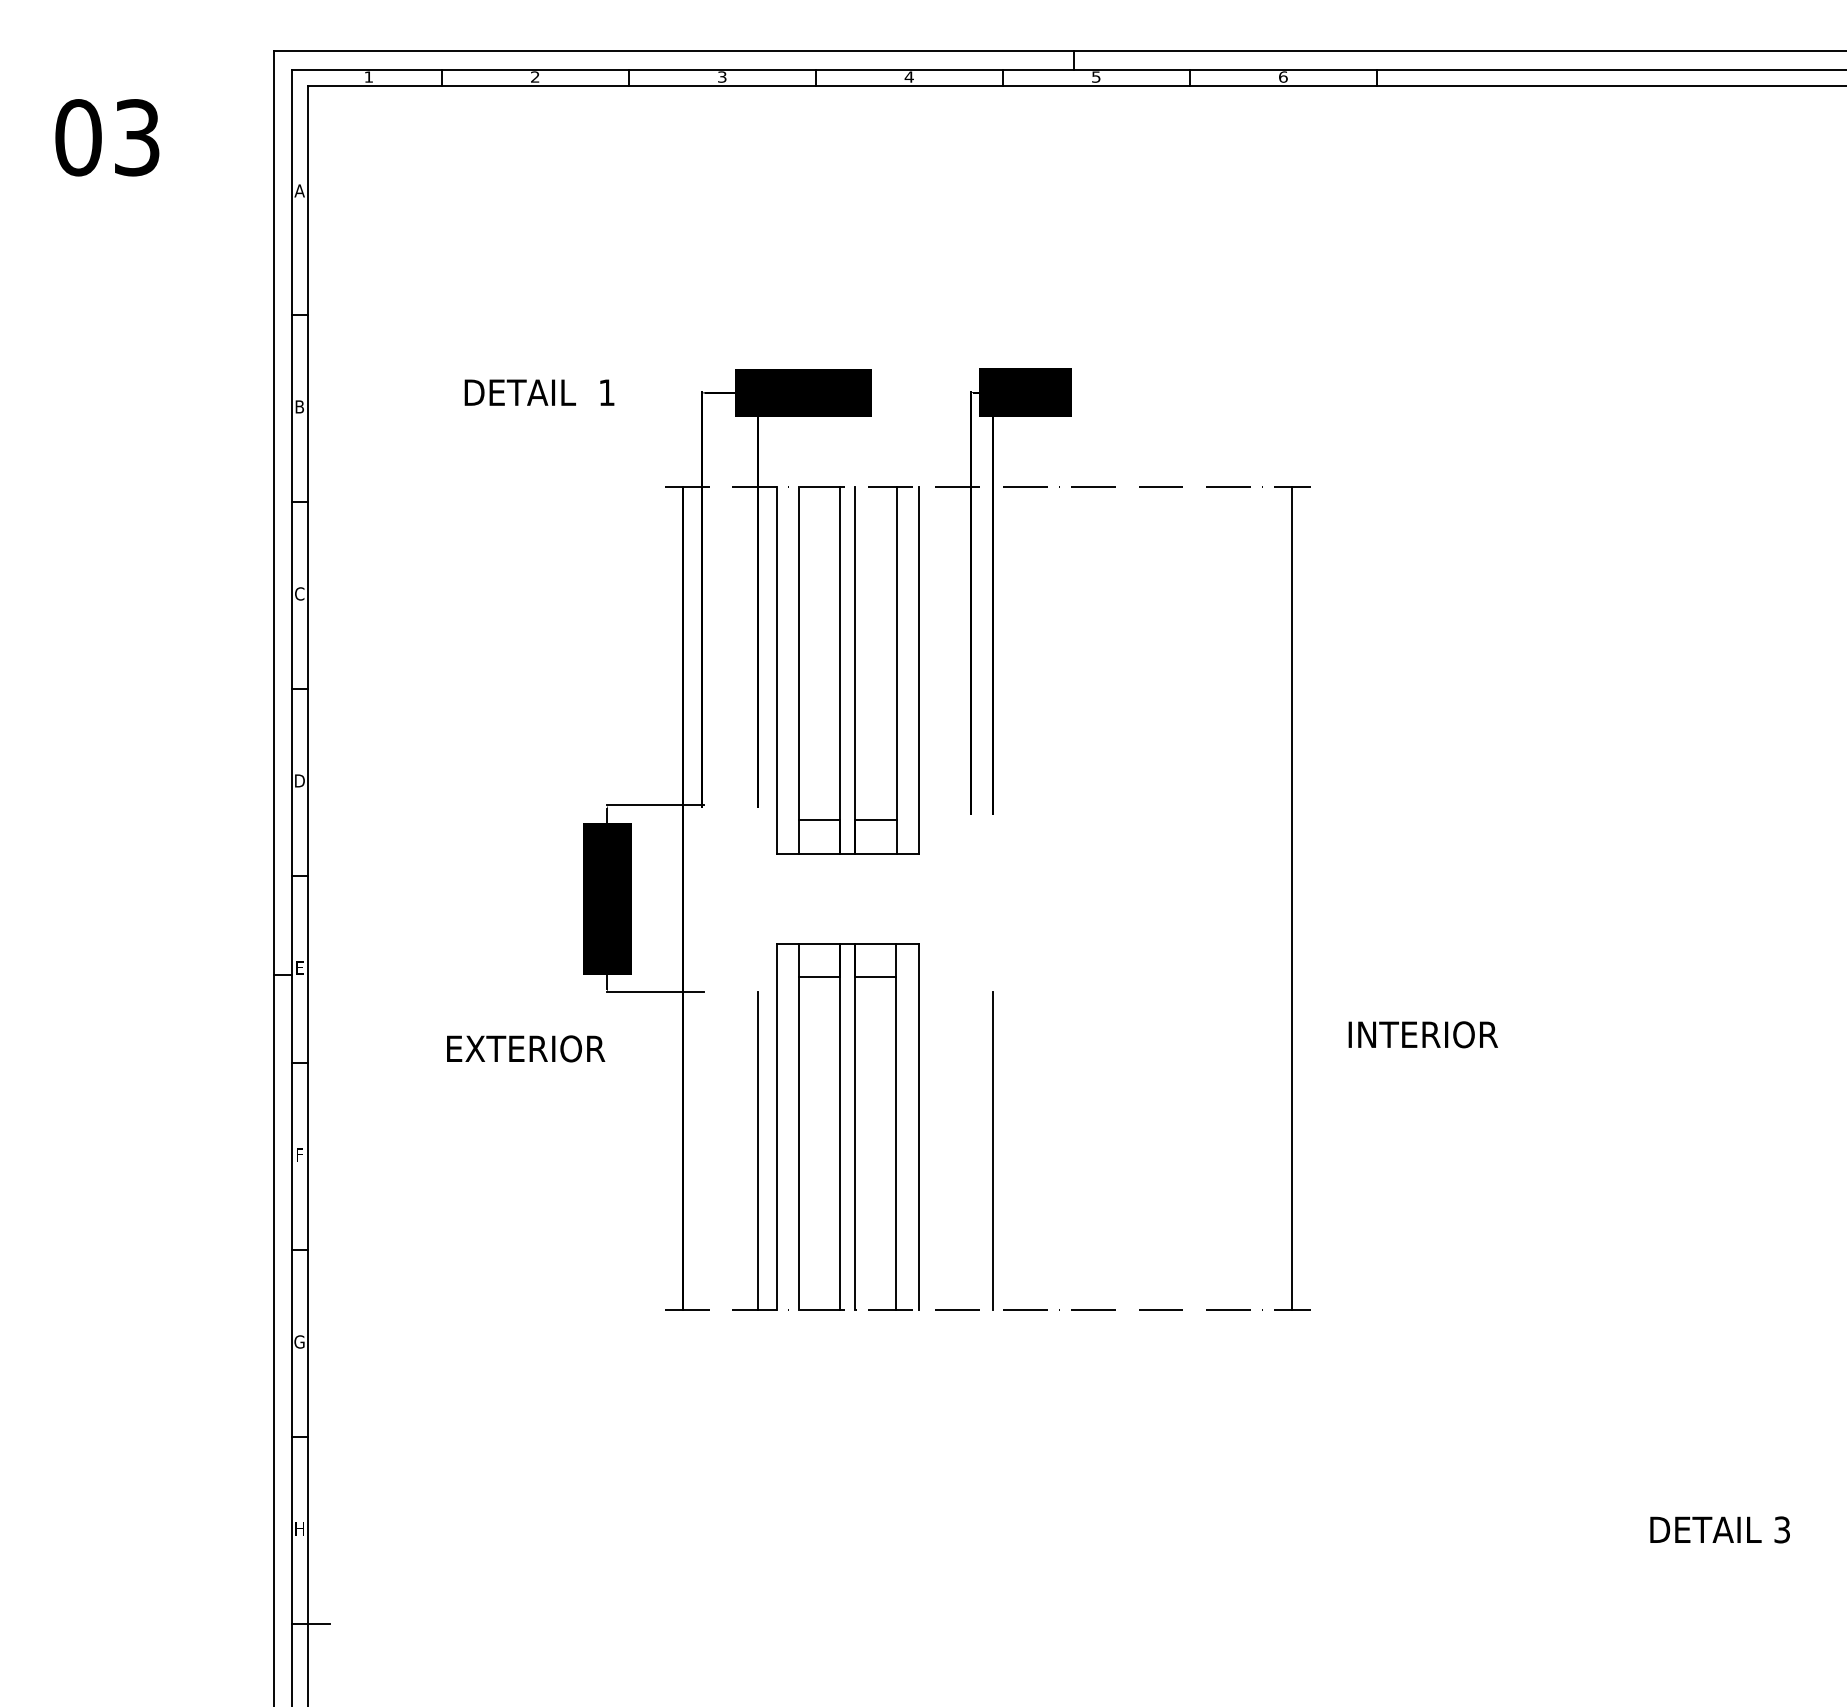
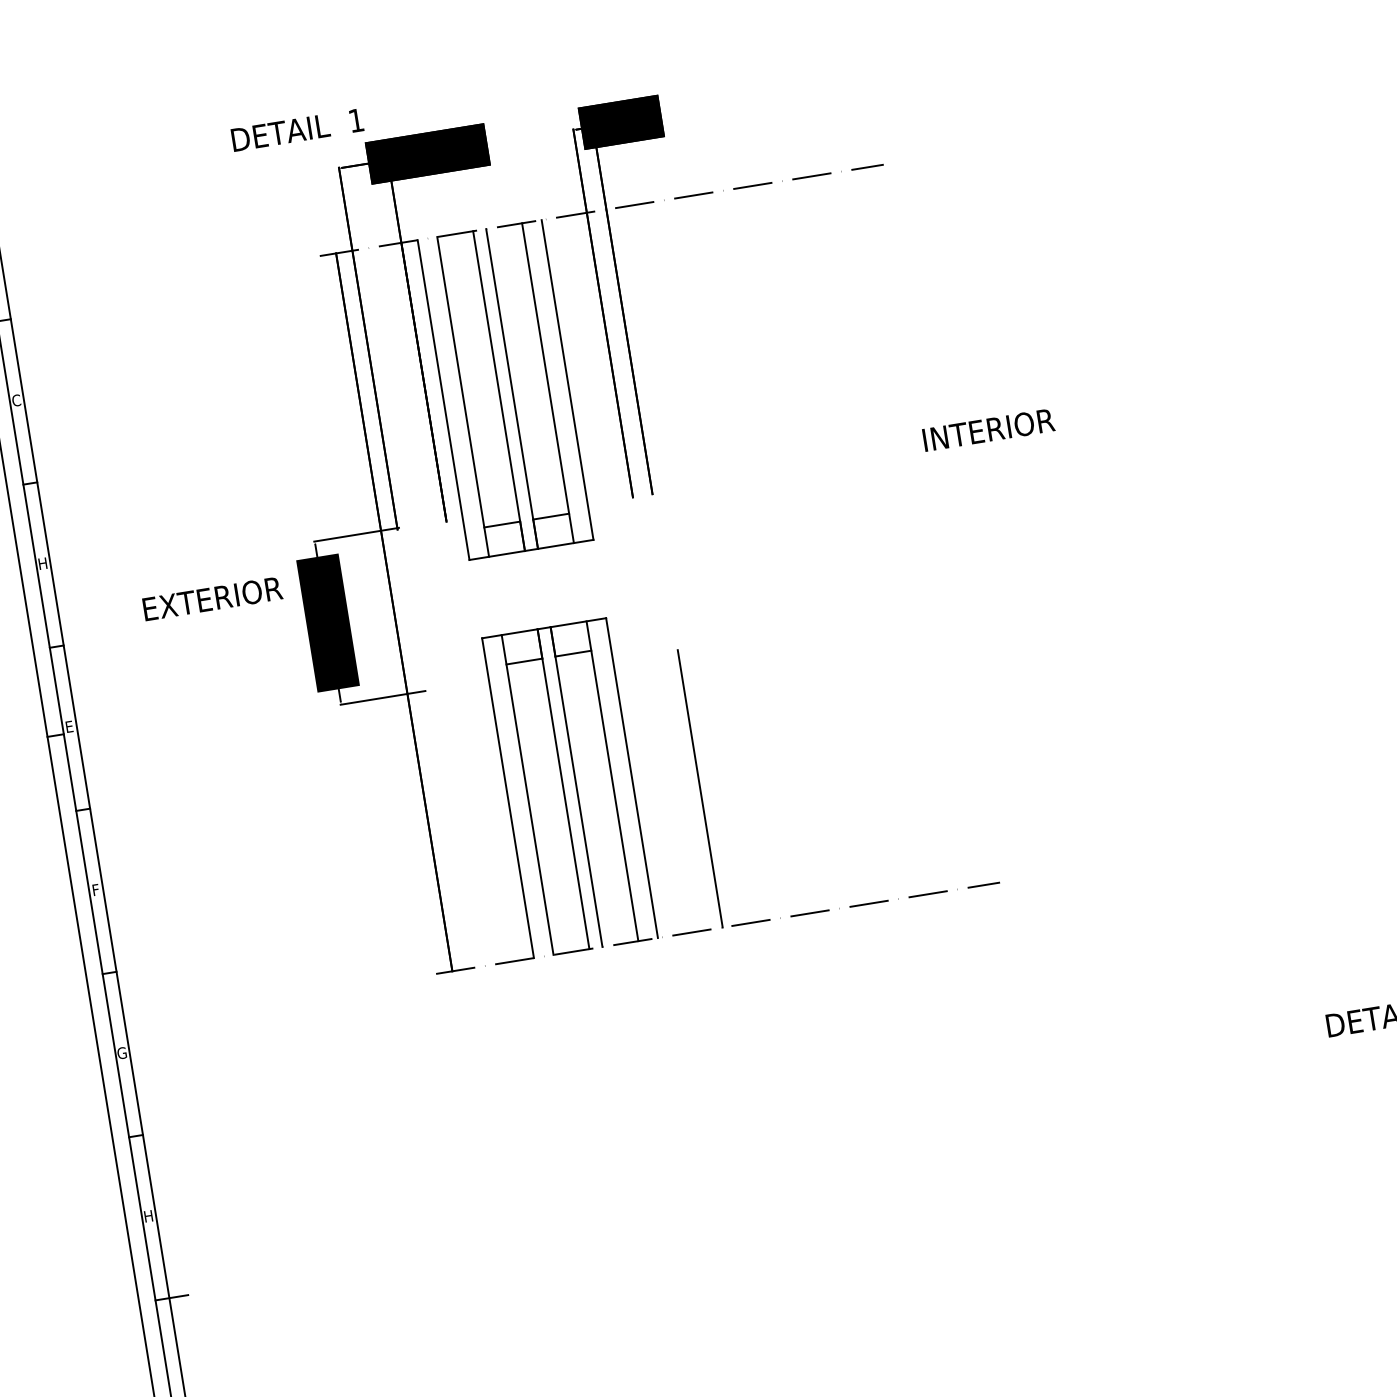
text: (539, 392) -> (297, 129), moved
text: (299, 780) -> (42, 563), D -> H
line: (1292, 898) -> (925, 525), removed
text: (1422, 1034) -> (988, 429), moved
text: (526, 1048) -> (213, 598), moved
line: (758, 1151) -> (495, 822), removed

